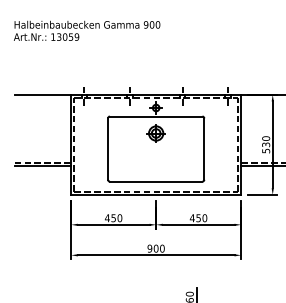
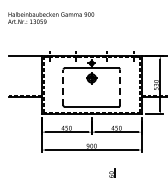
line: (108, 148) -> (63, 87), solid -> dashed
line: (205, 148) -> (120, 87), solid -> dashed

